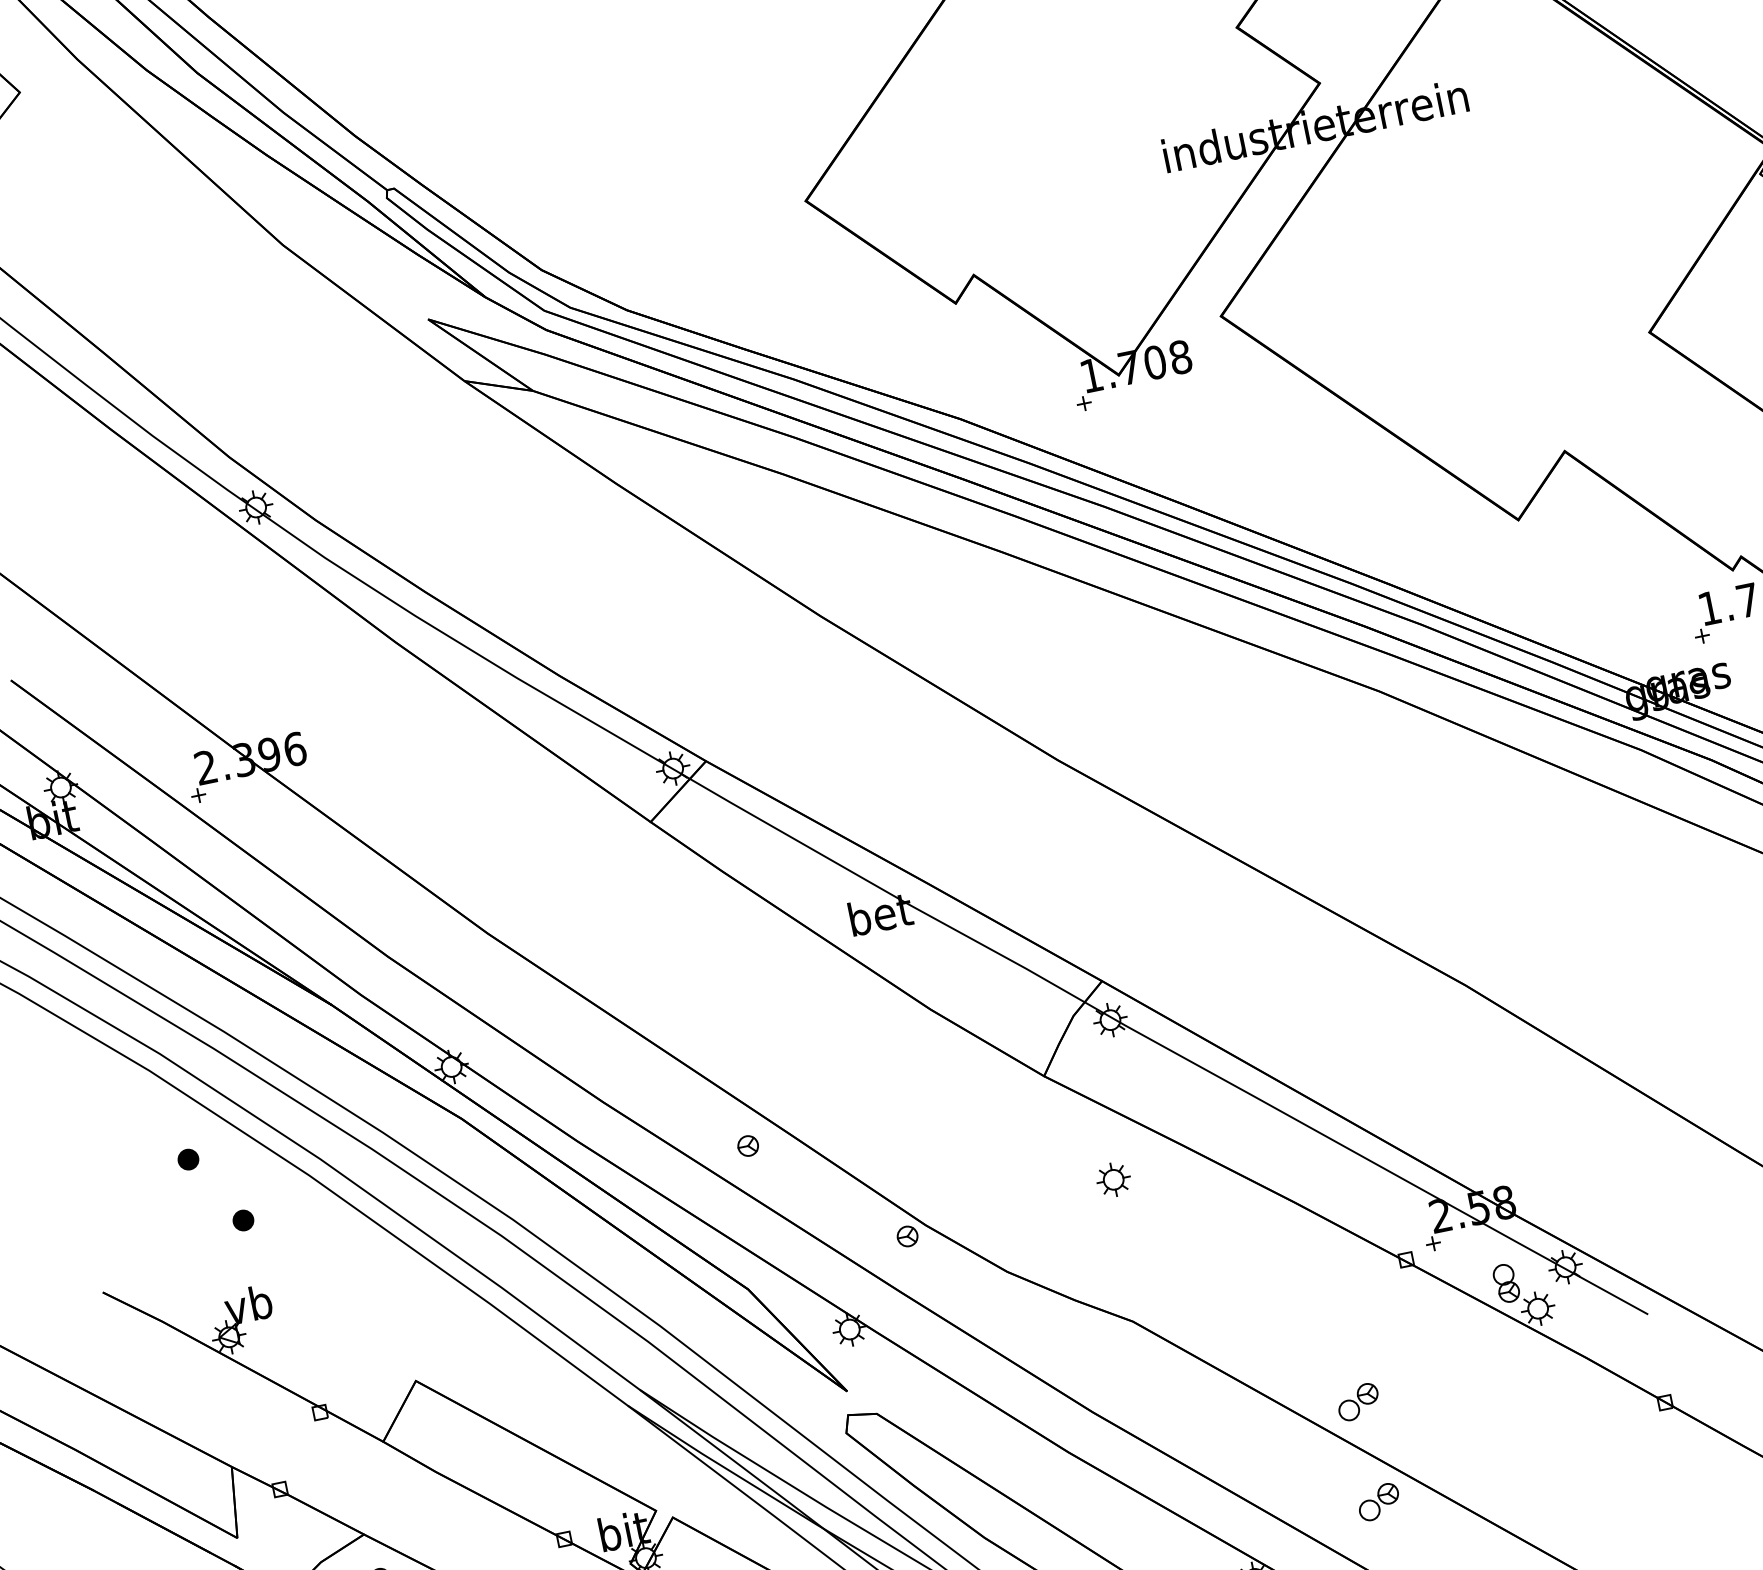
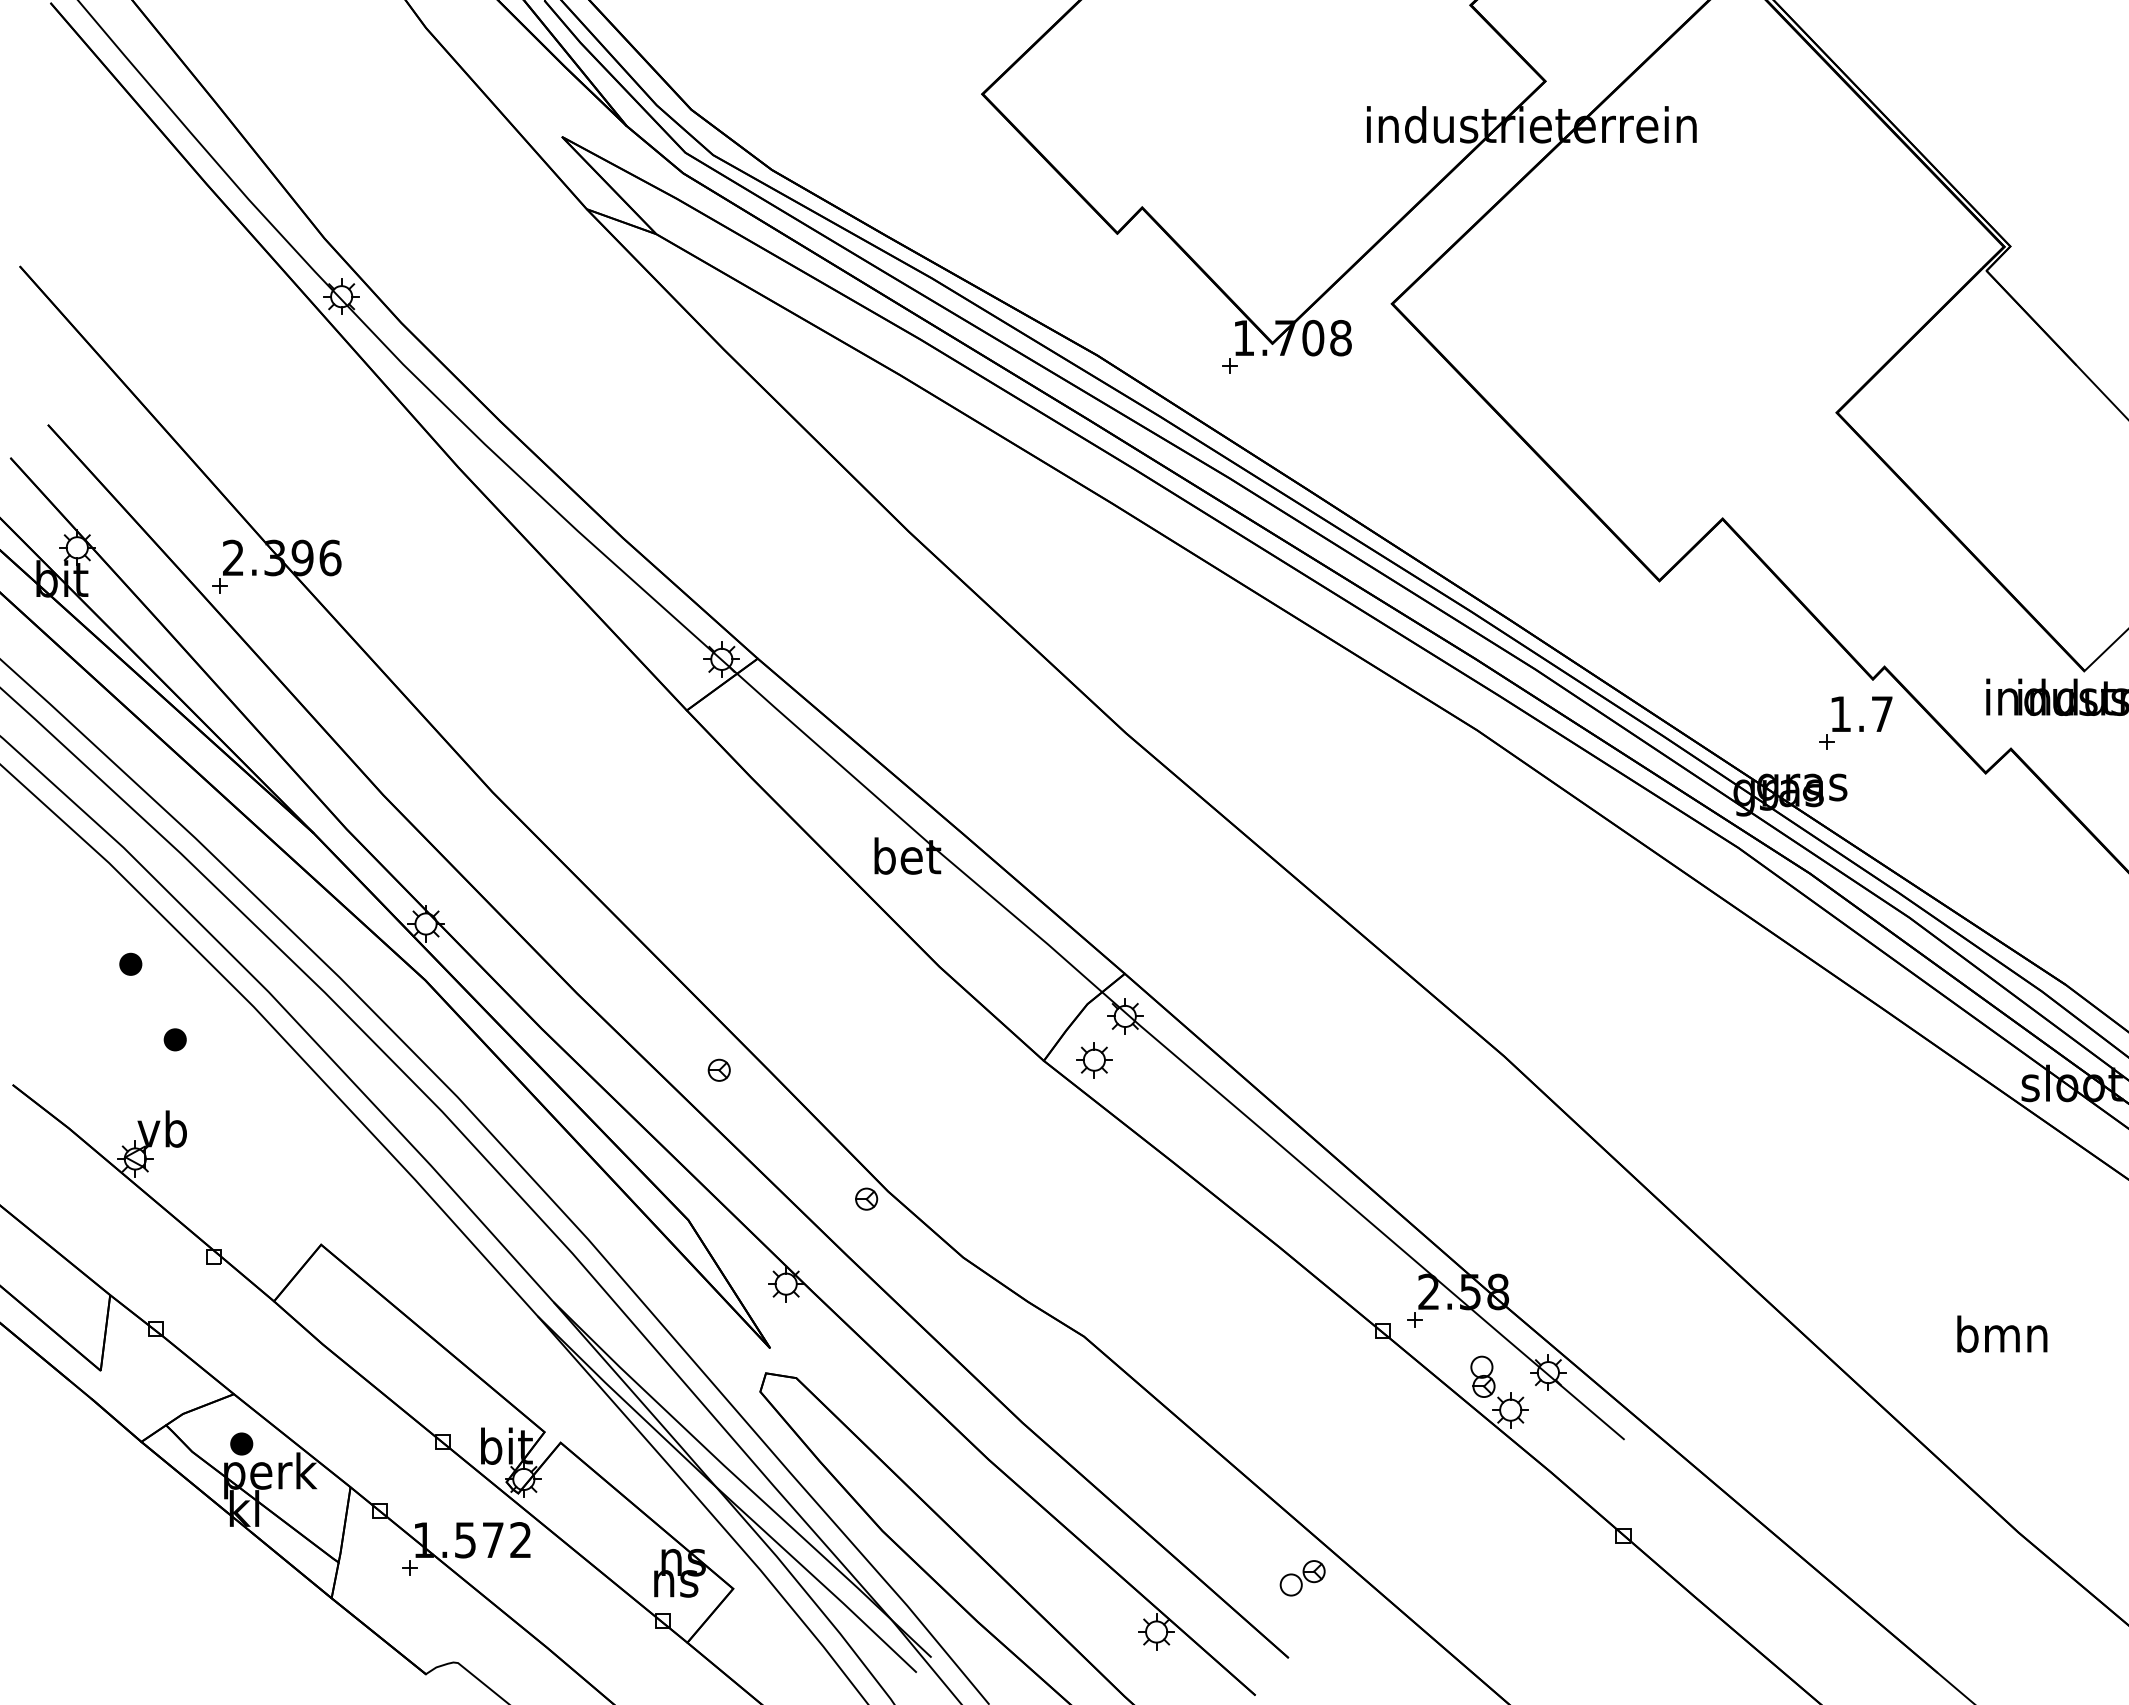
part: (1113, 1180) -> (1094, 1060), moved
part: (1358, 1402) -> (1302, 1469), removed

